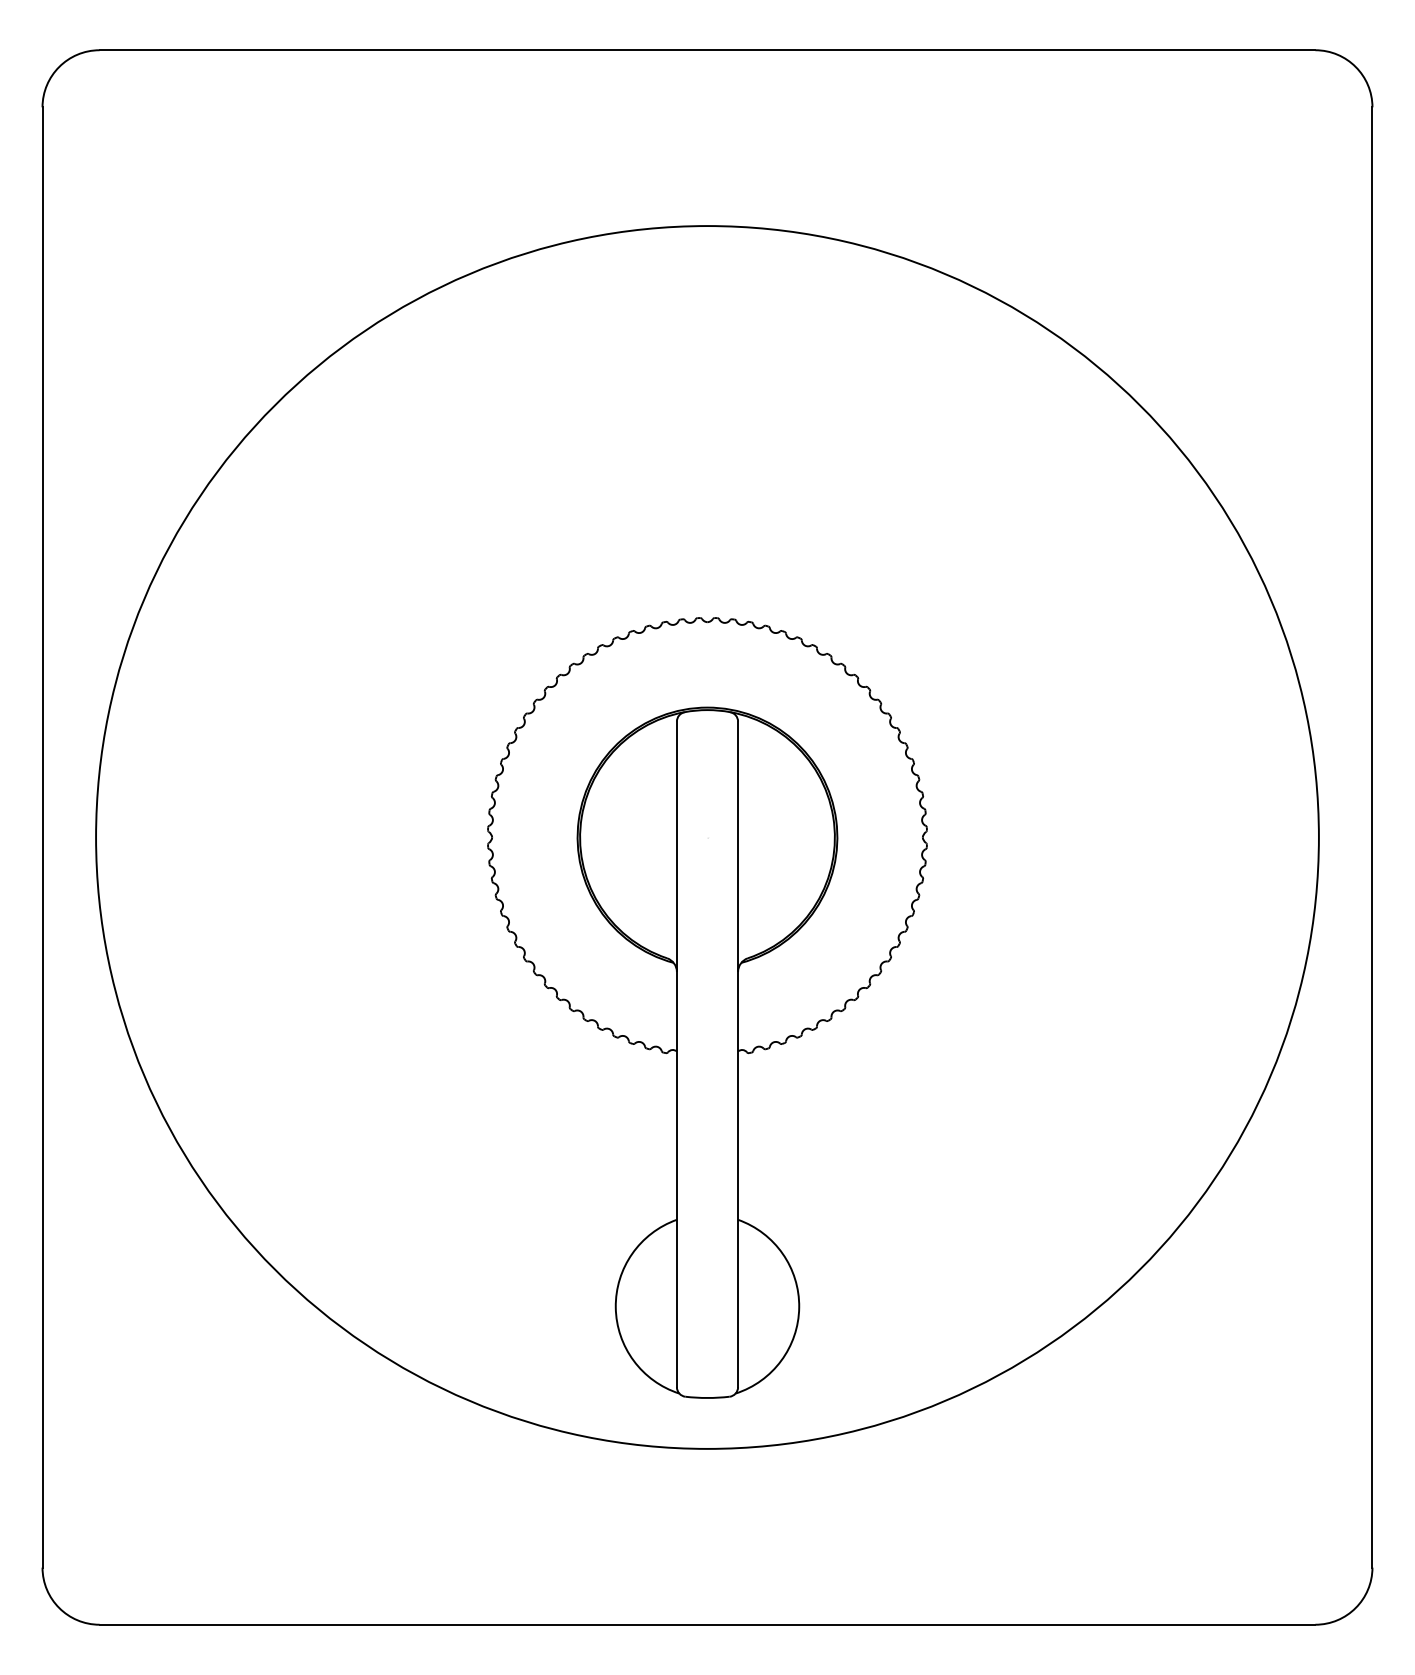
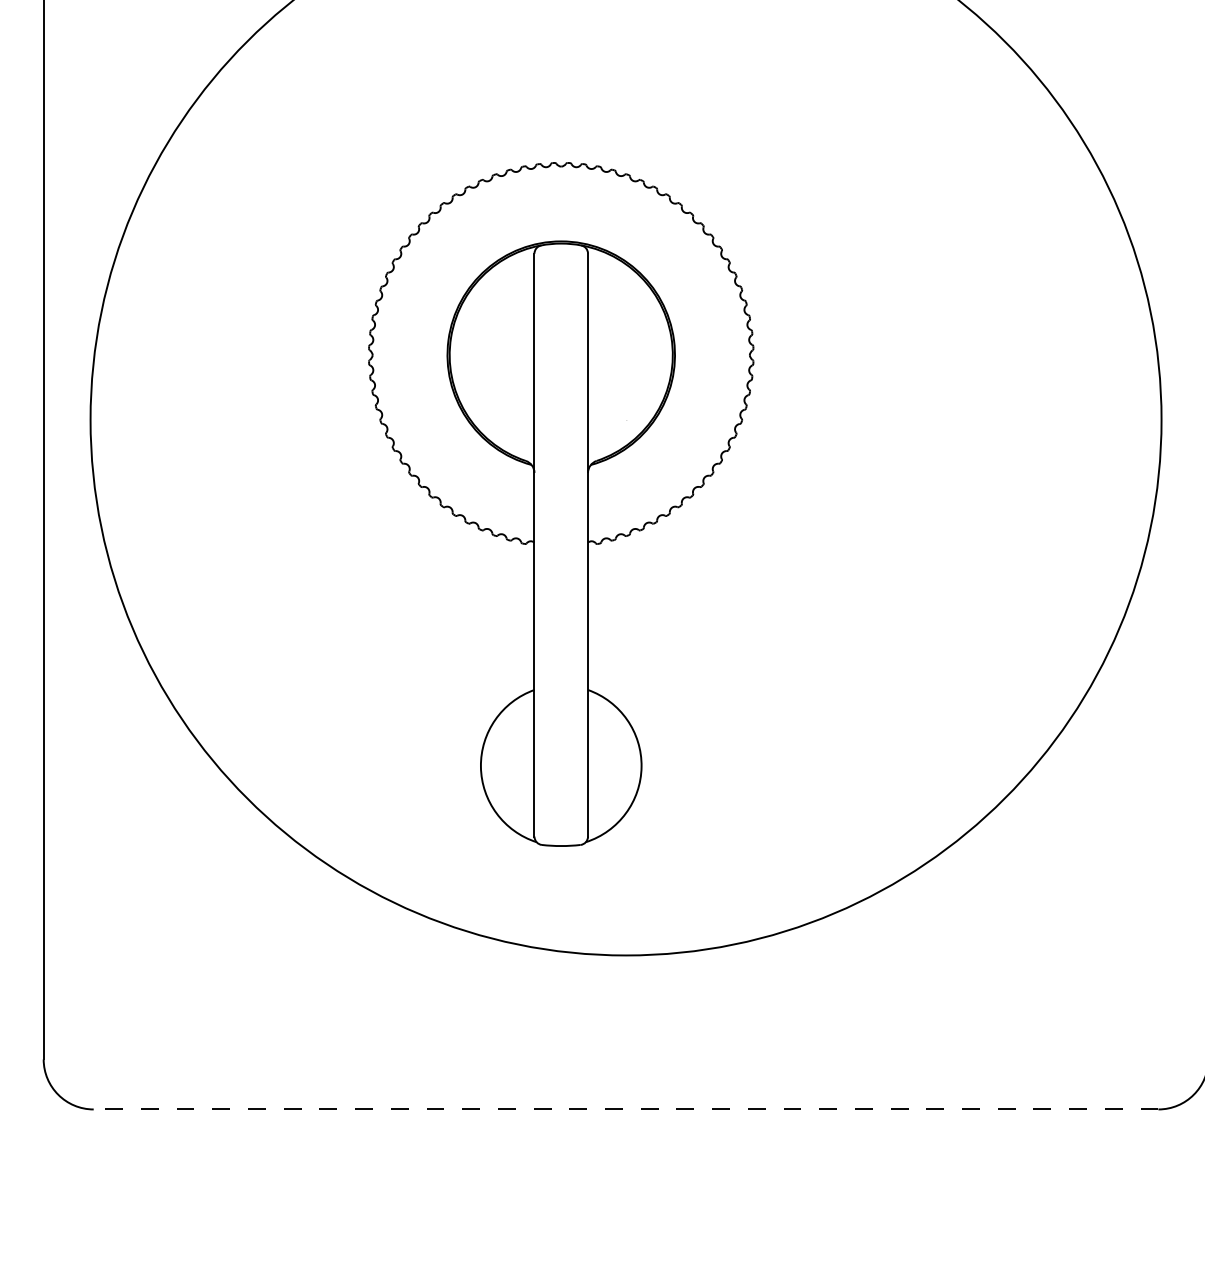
part: (707, 1007) -> (561, 504), moved
line: (707, 1624) -> (626, 1109), solid -> dashed

